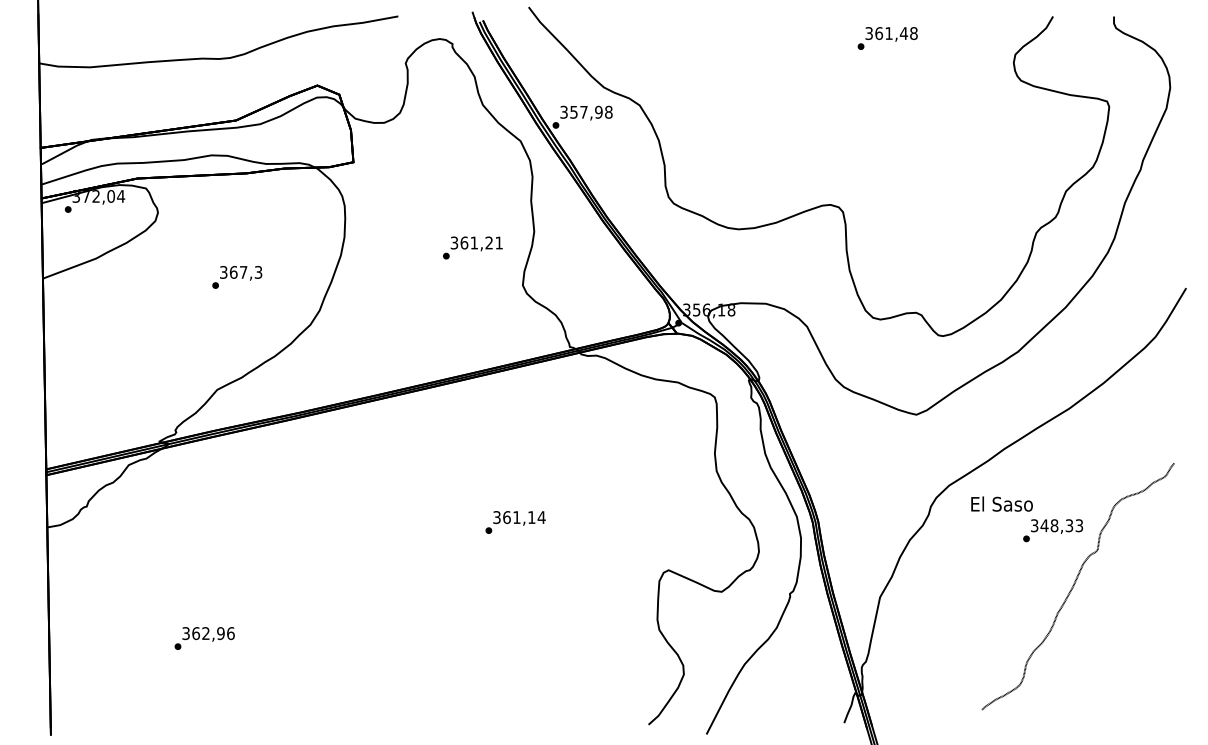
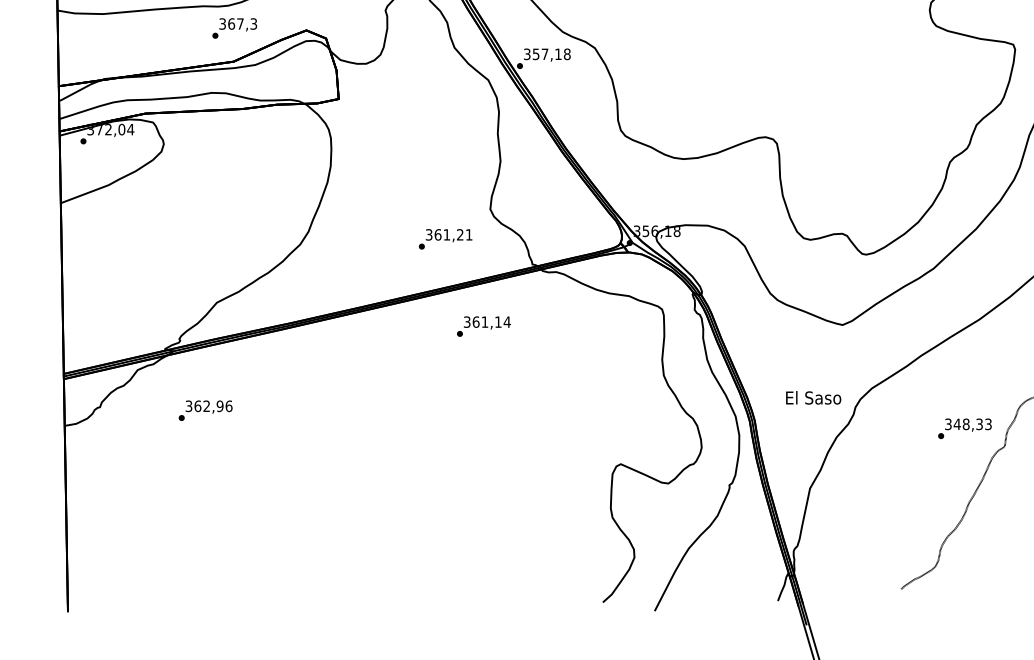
text: (598, 111) -> (558, 53), 357,98 -> 357,18
text: (472, 247) -> (445, 238), moved
text: (237, 277) -> (234, 28), moved
text: (1001, 503) -> (813, 397), moved
text: (515, 522) -> (483, 326), moved
text: (204, 638) -> (205, 410), moved

